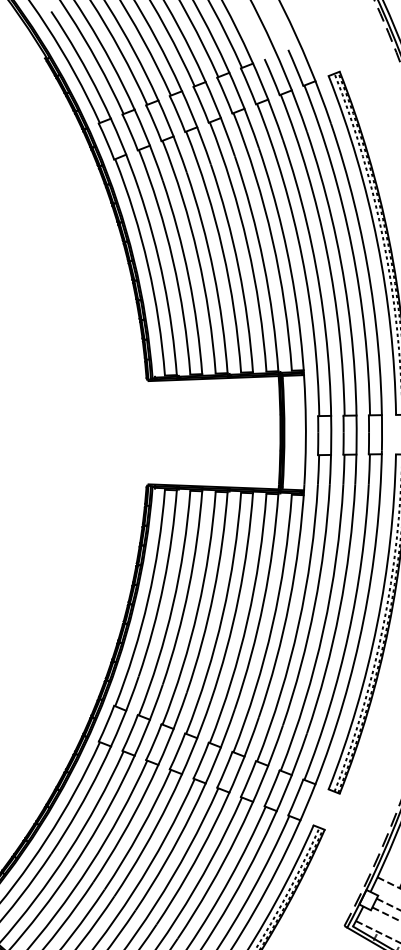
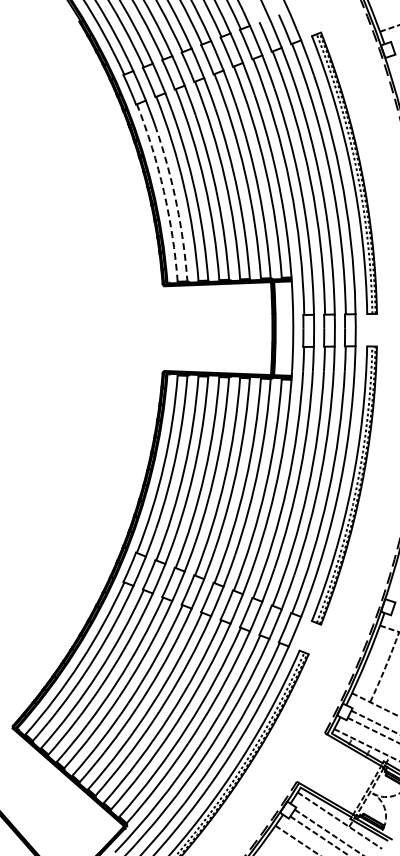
arc: (147, 265) -> (163, 191), solid -> dashed
arc: (163, 281) -> (176, 204), solid -> dashed

